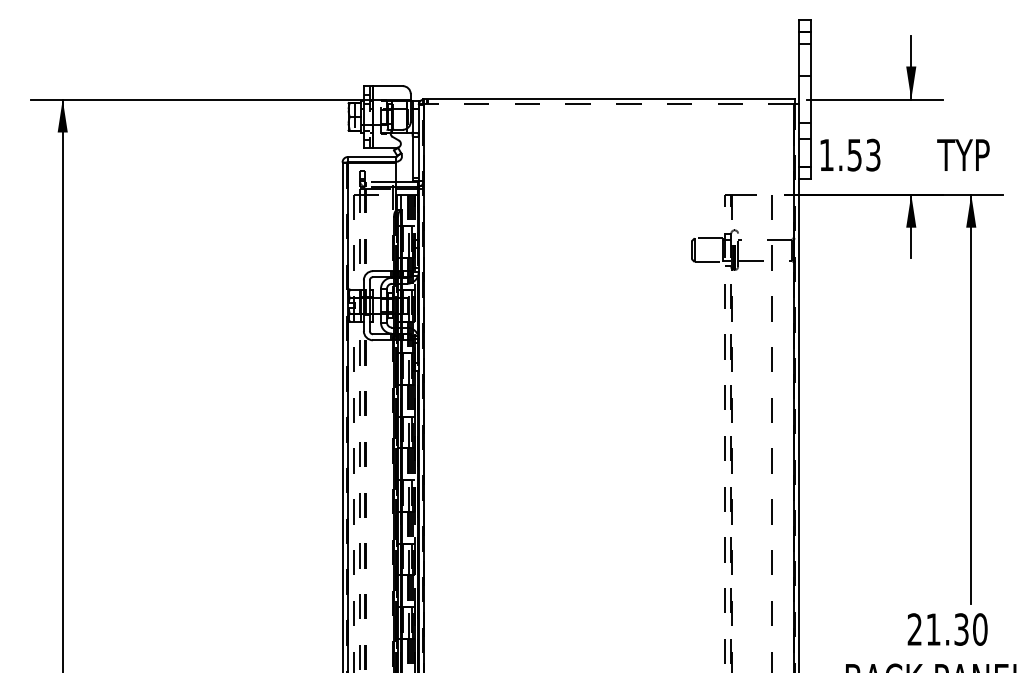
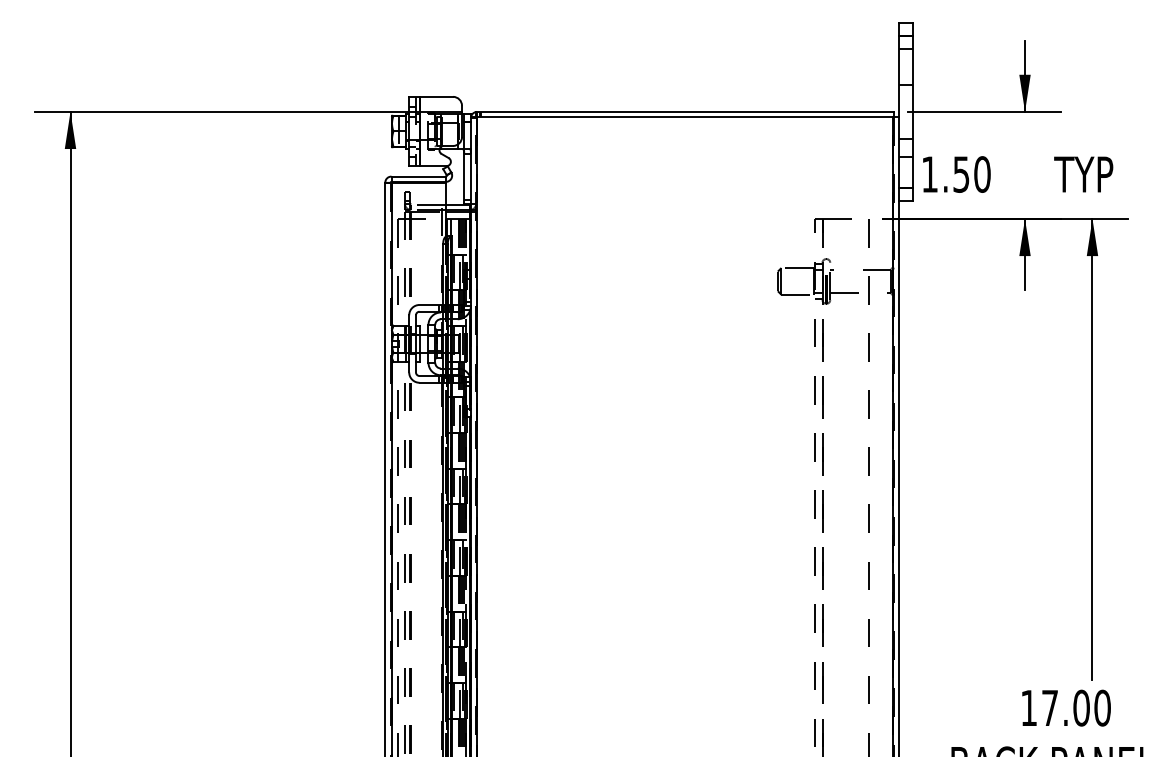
line: (609, 104) -> (685, 117), dashed -> solid
text: (873, 154) -> (982, 173), 1.53 -> 1.50
text: (937, 629) -> (1054, 708), 21.30 -> 17.00

